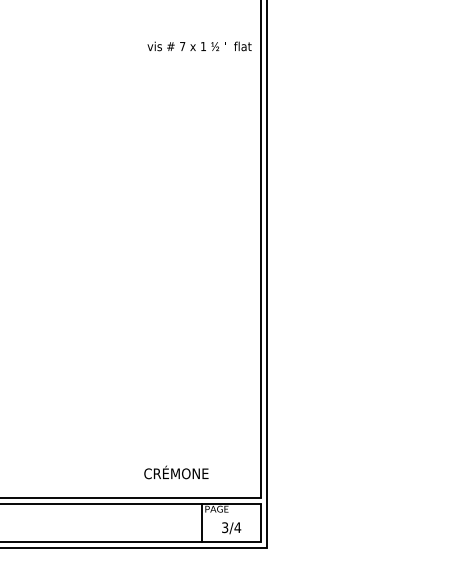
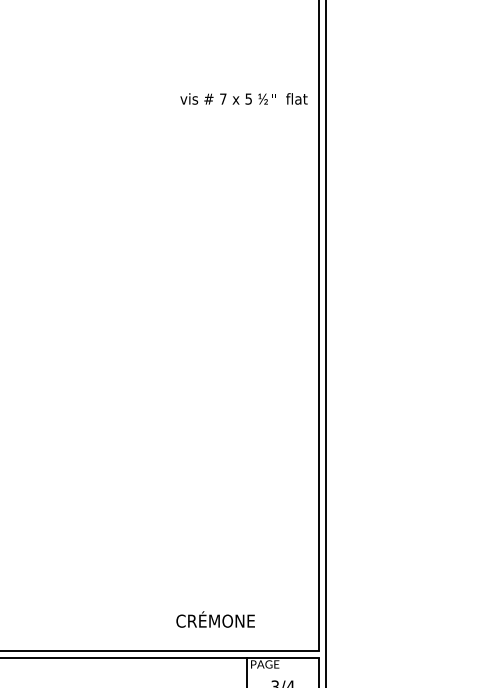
text: (202, 46) -> (247, 99), 1 -> 5

